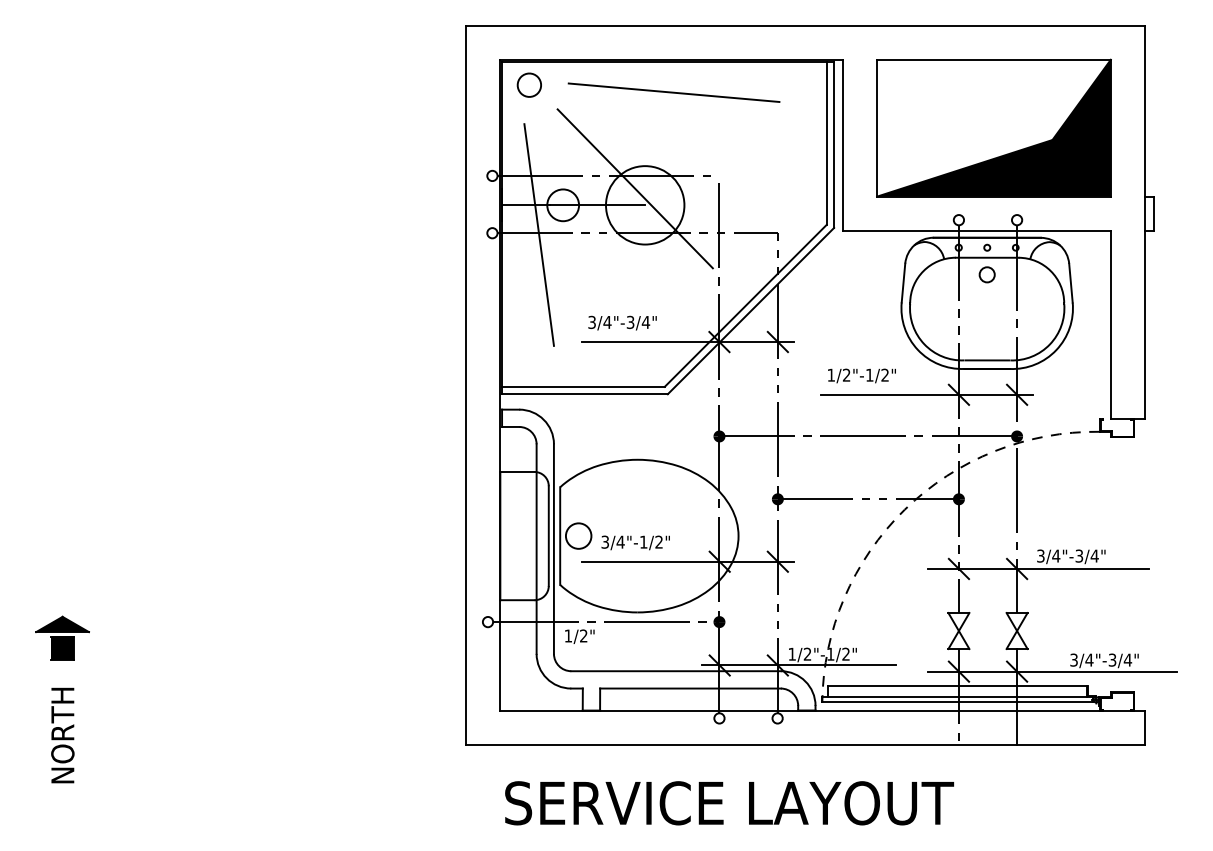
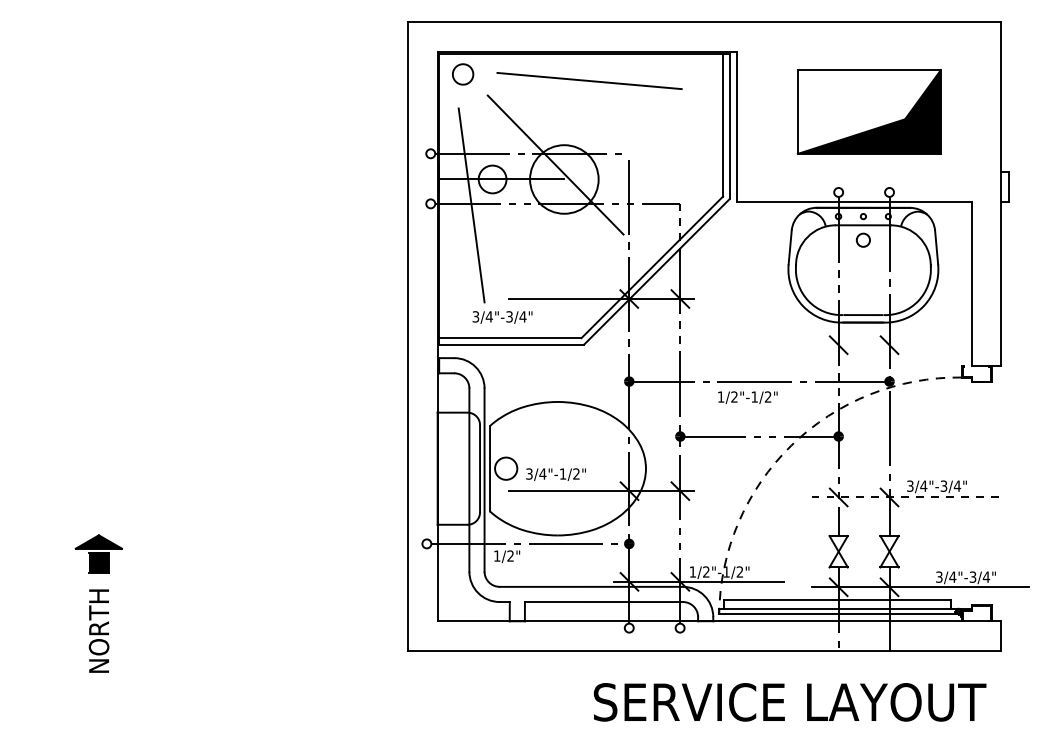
part: (994, 127) -> (869, 111), size x0.7
text: (622, 323) -> (502, 317), moved
text: (861, 375) -> (747, 397), moved
line: (926, 395) -> (810, 345), removed
line: (1038, 569) -> (908, 497), solid -> dashed
part: (62, 637) -> (98, 553), moved
text: (62, 734) -> (98, 630), moved
text: (728, 803) -> (789, 702), moved

